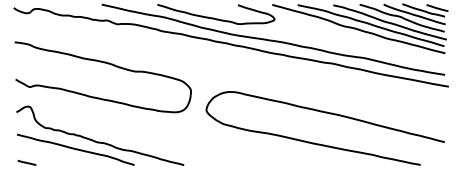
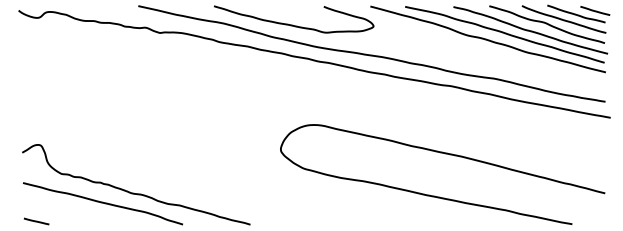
part: (106, 63) -> (144, 86), removed

